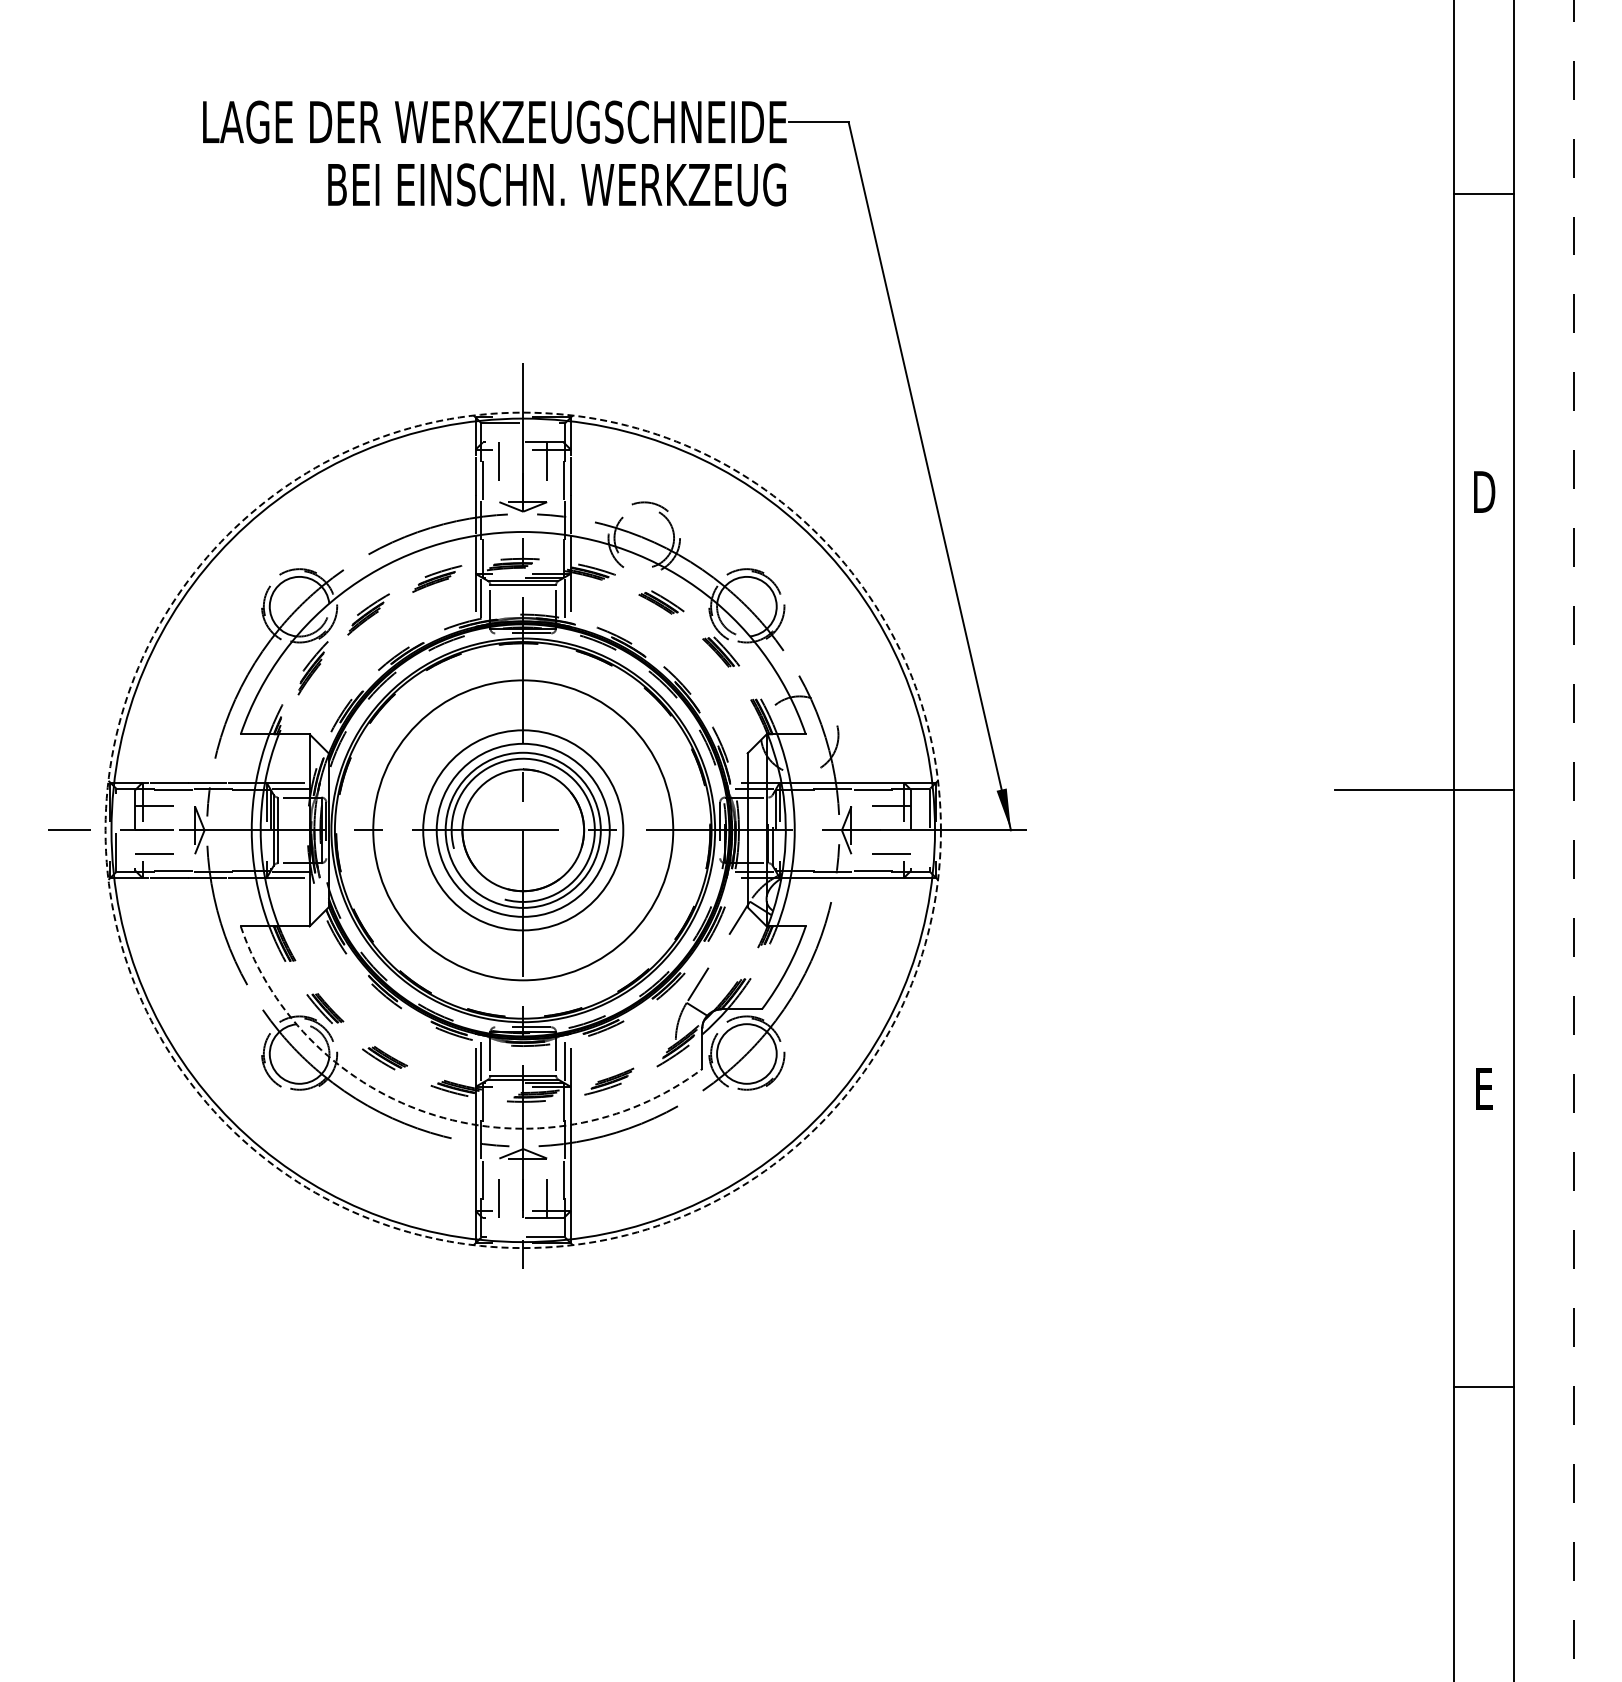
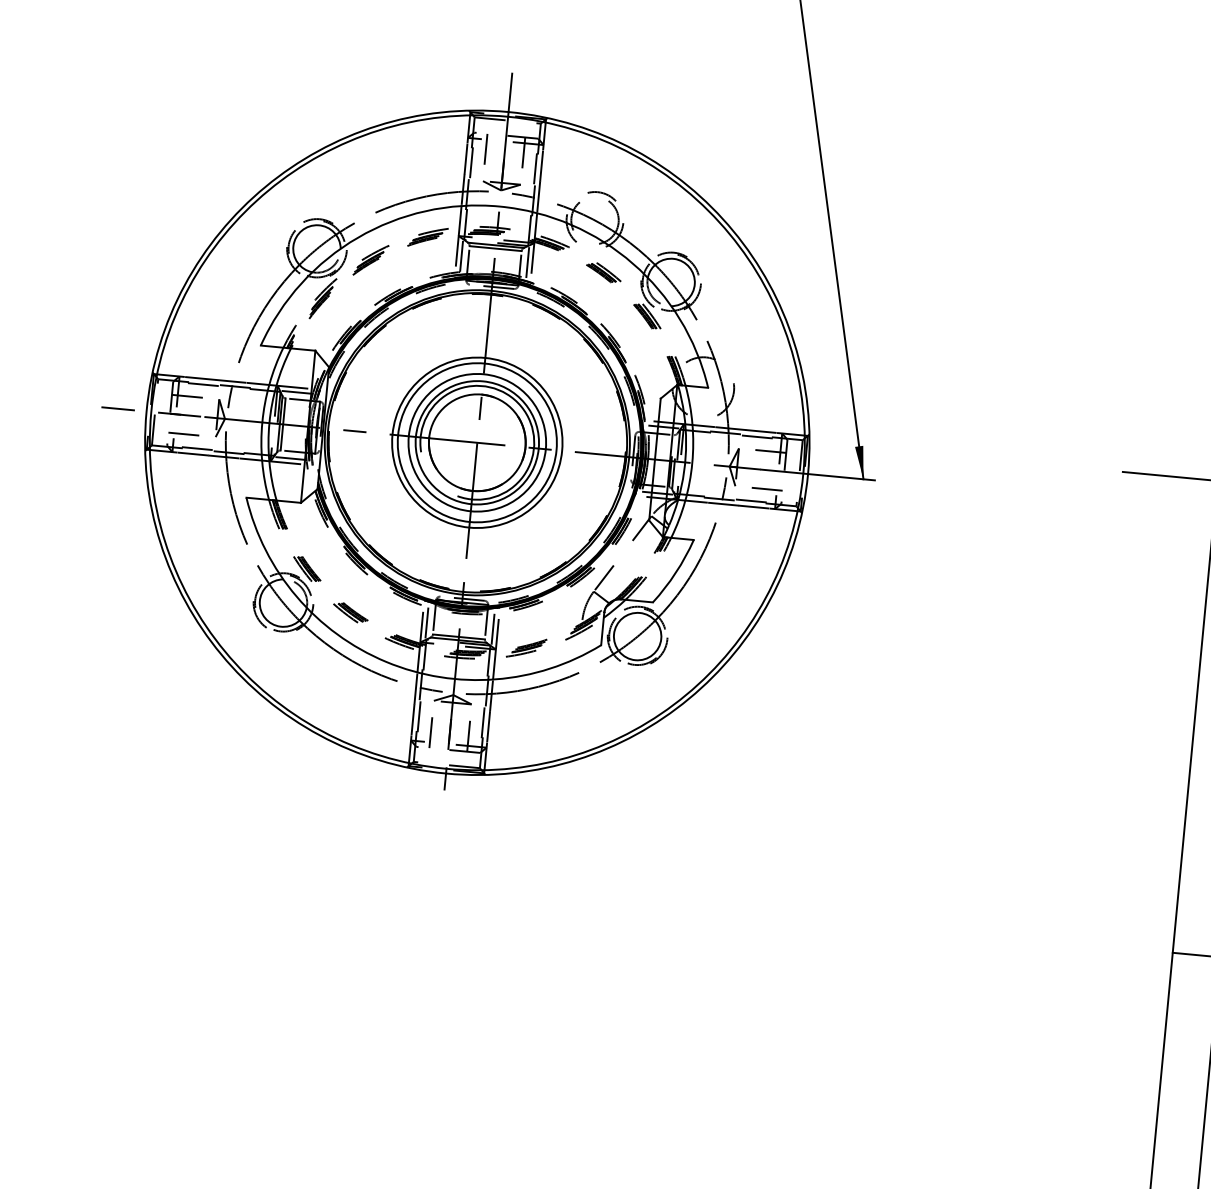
circle: (522, 830) -> (476, 442), dashed -> solid
circle: (523, 830) -> (477, 442), size x0.71
arc: (435, 1115) -> (386, 661), dashed -> solid

